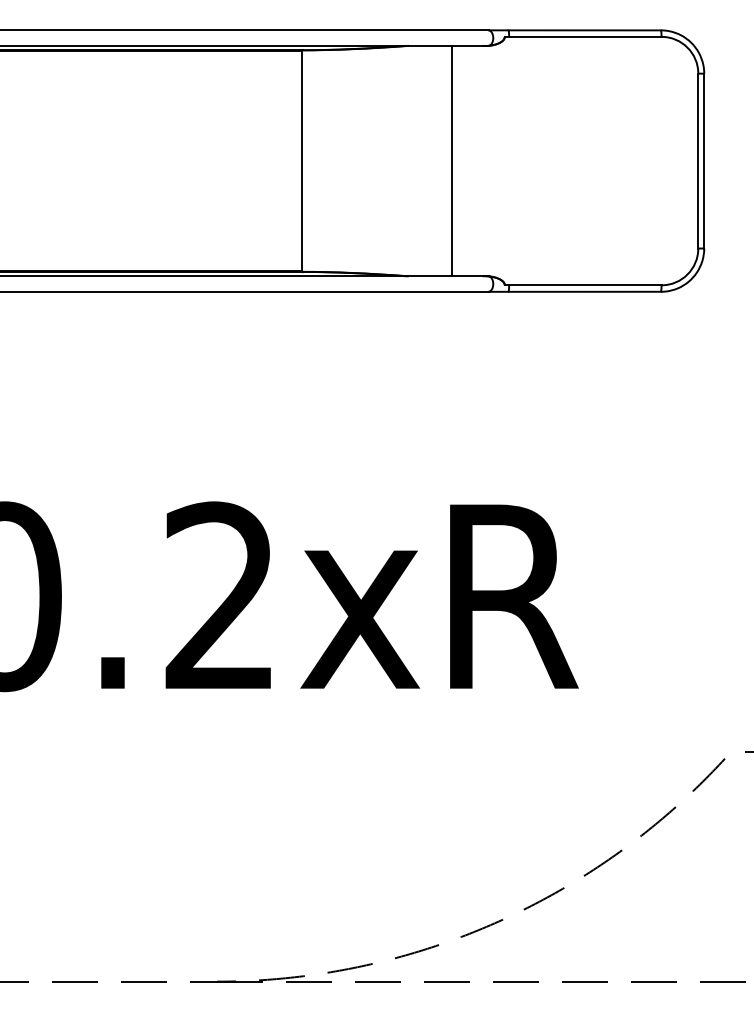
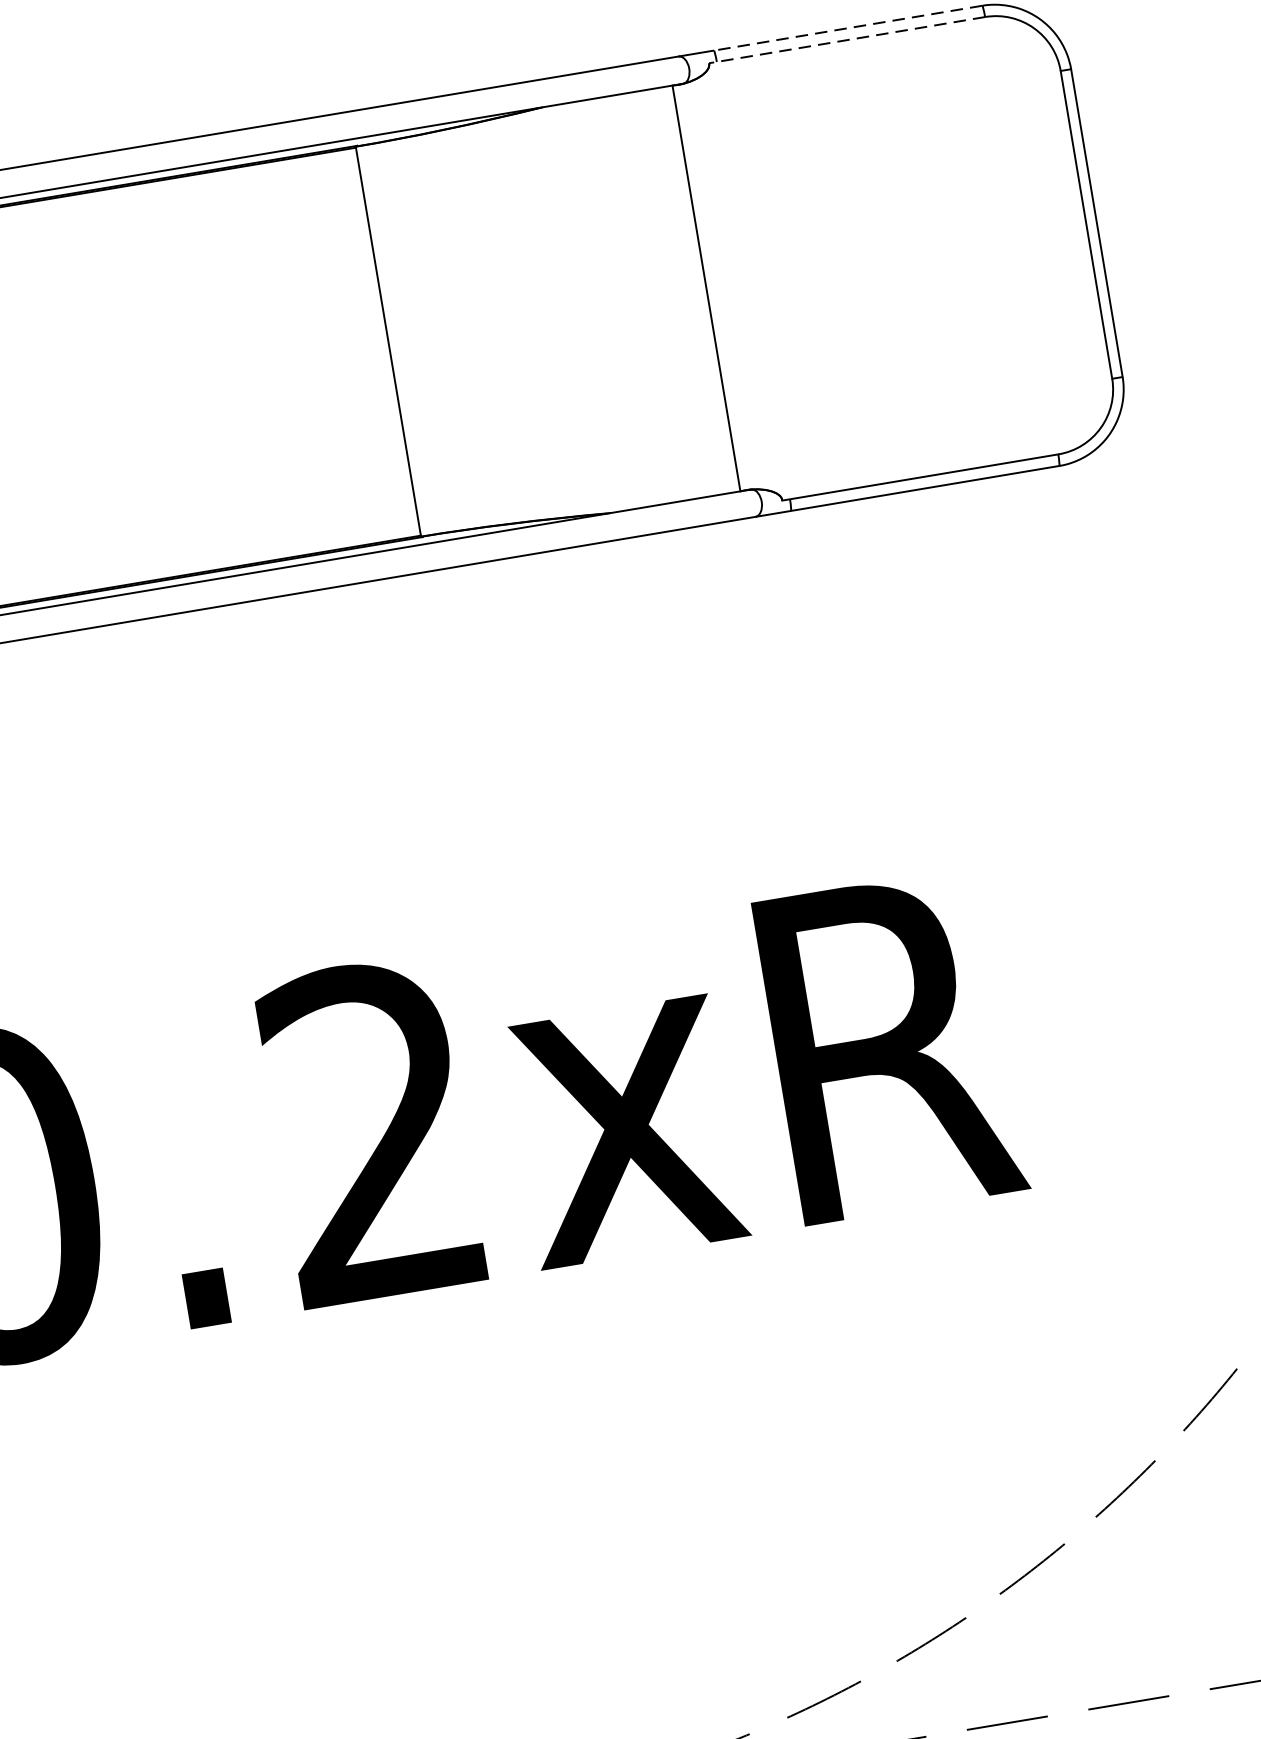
line: (584, 30) -> (847, 28), solid -> dashed
line: (582, 36) -> (845, 39), solid -> dashed
line: (452, 160) -> (706, 287), moved

